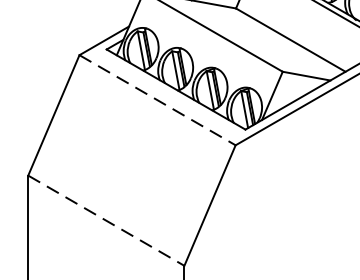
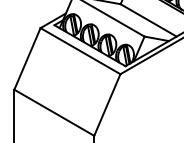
line: (157, 100) -> (80, 51), dashed -> solid
line: (106, 222) -> (54, 113), dashed -> solid

